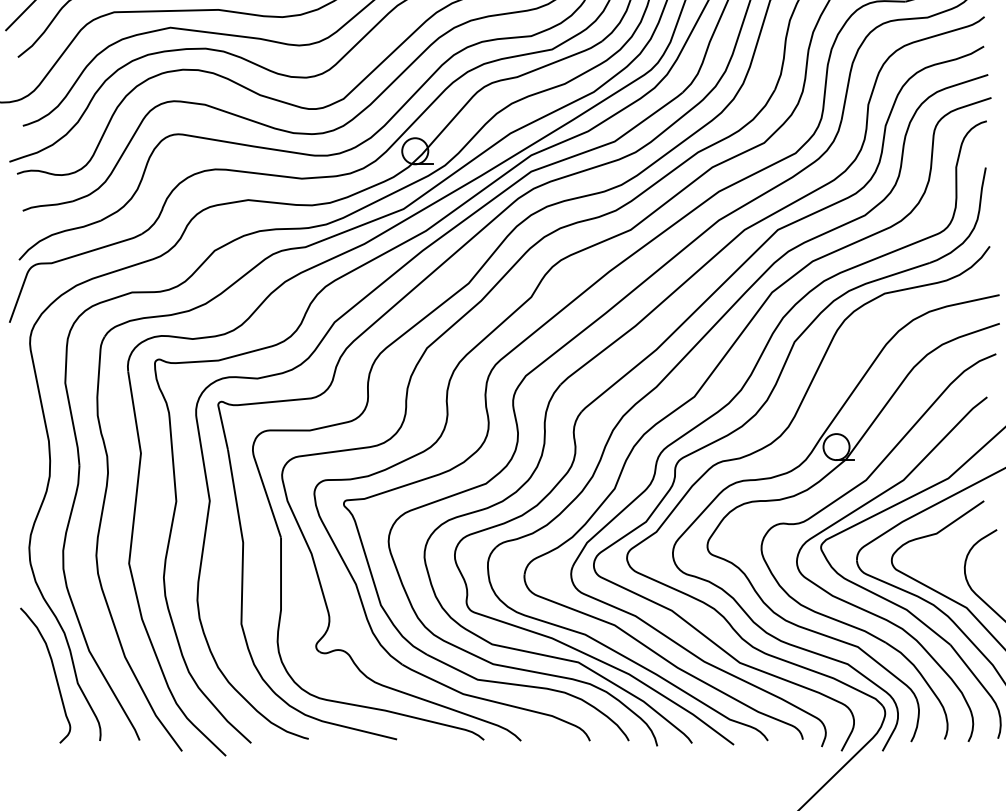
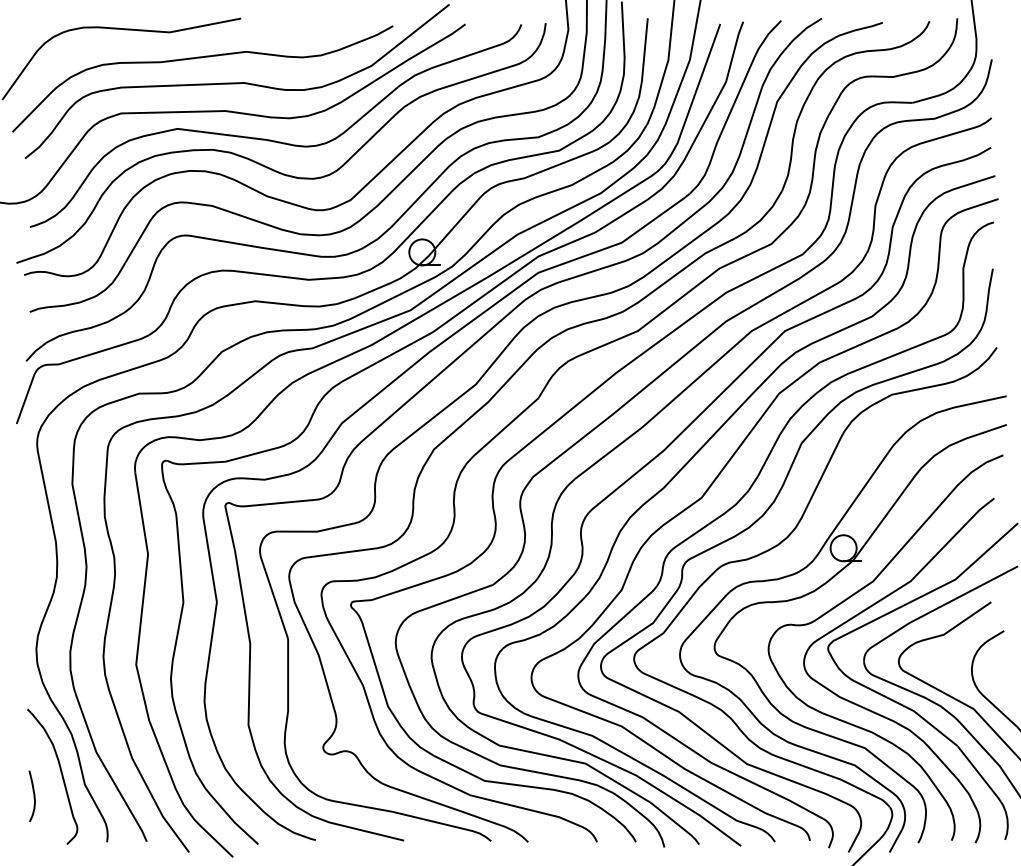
curve: (26, 695) -> (33, 796), added

